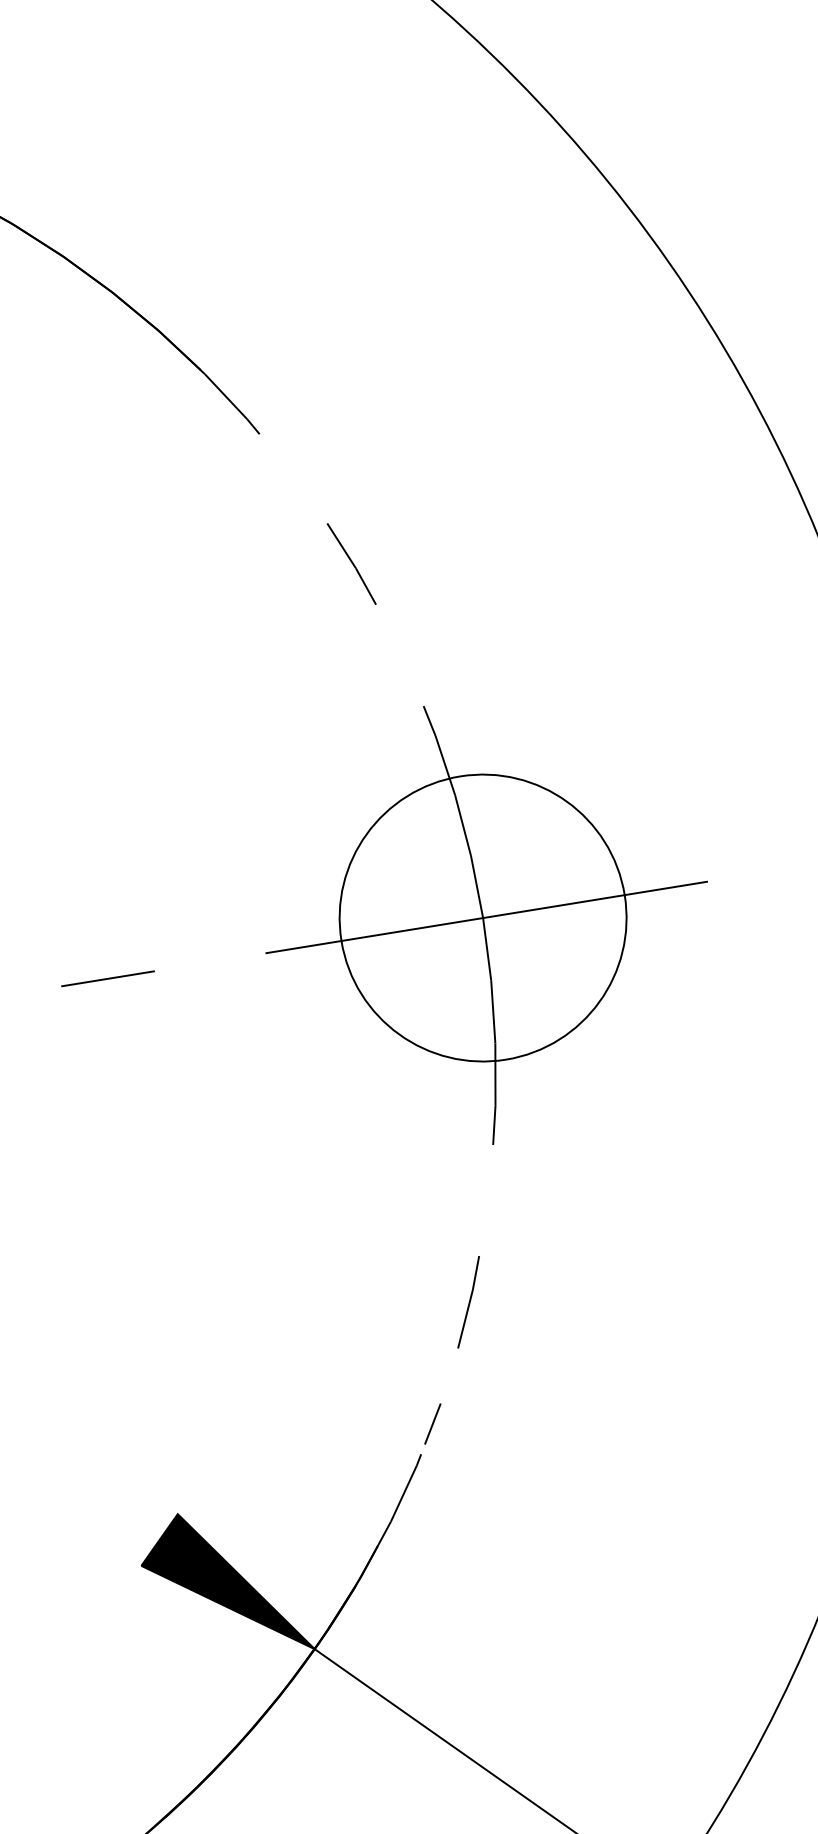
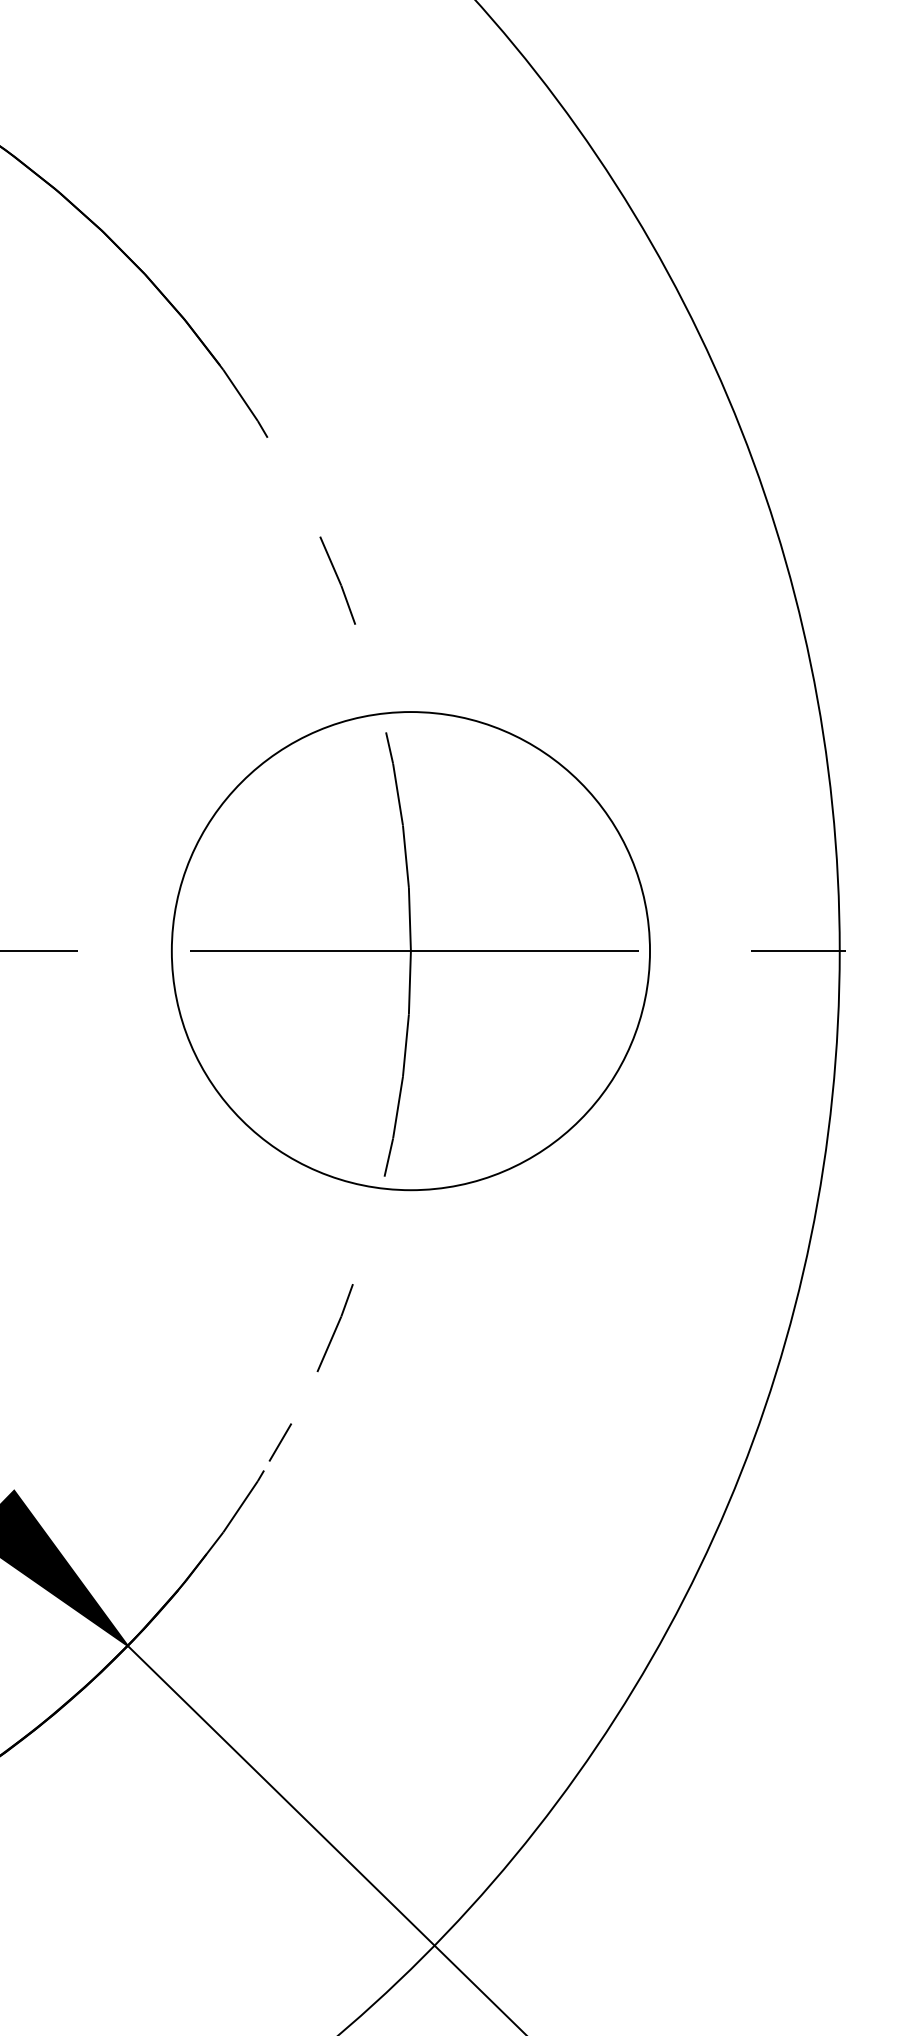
circle: (482, 918) -> (410, 951), size x1.67

